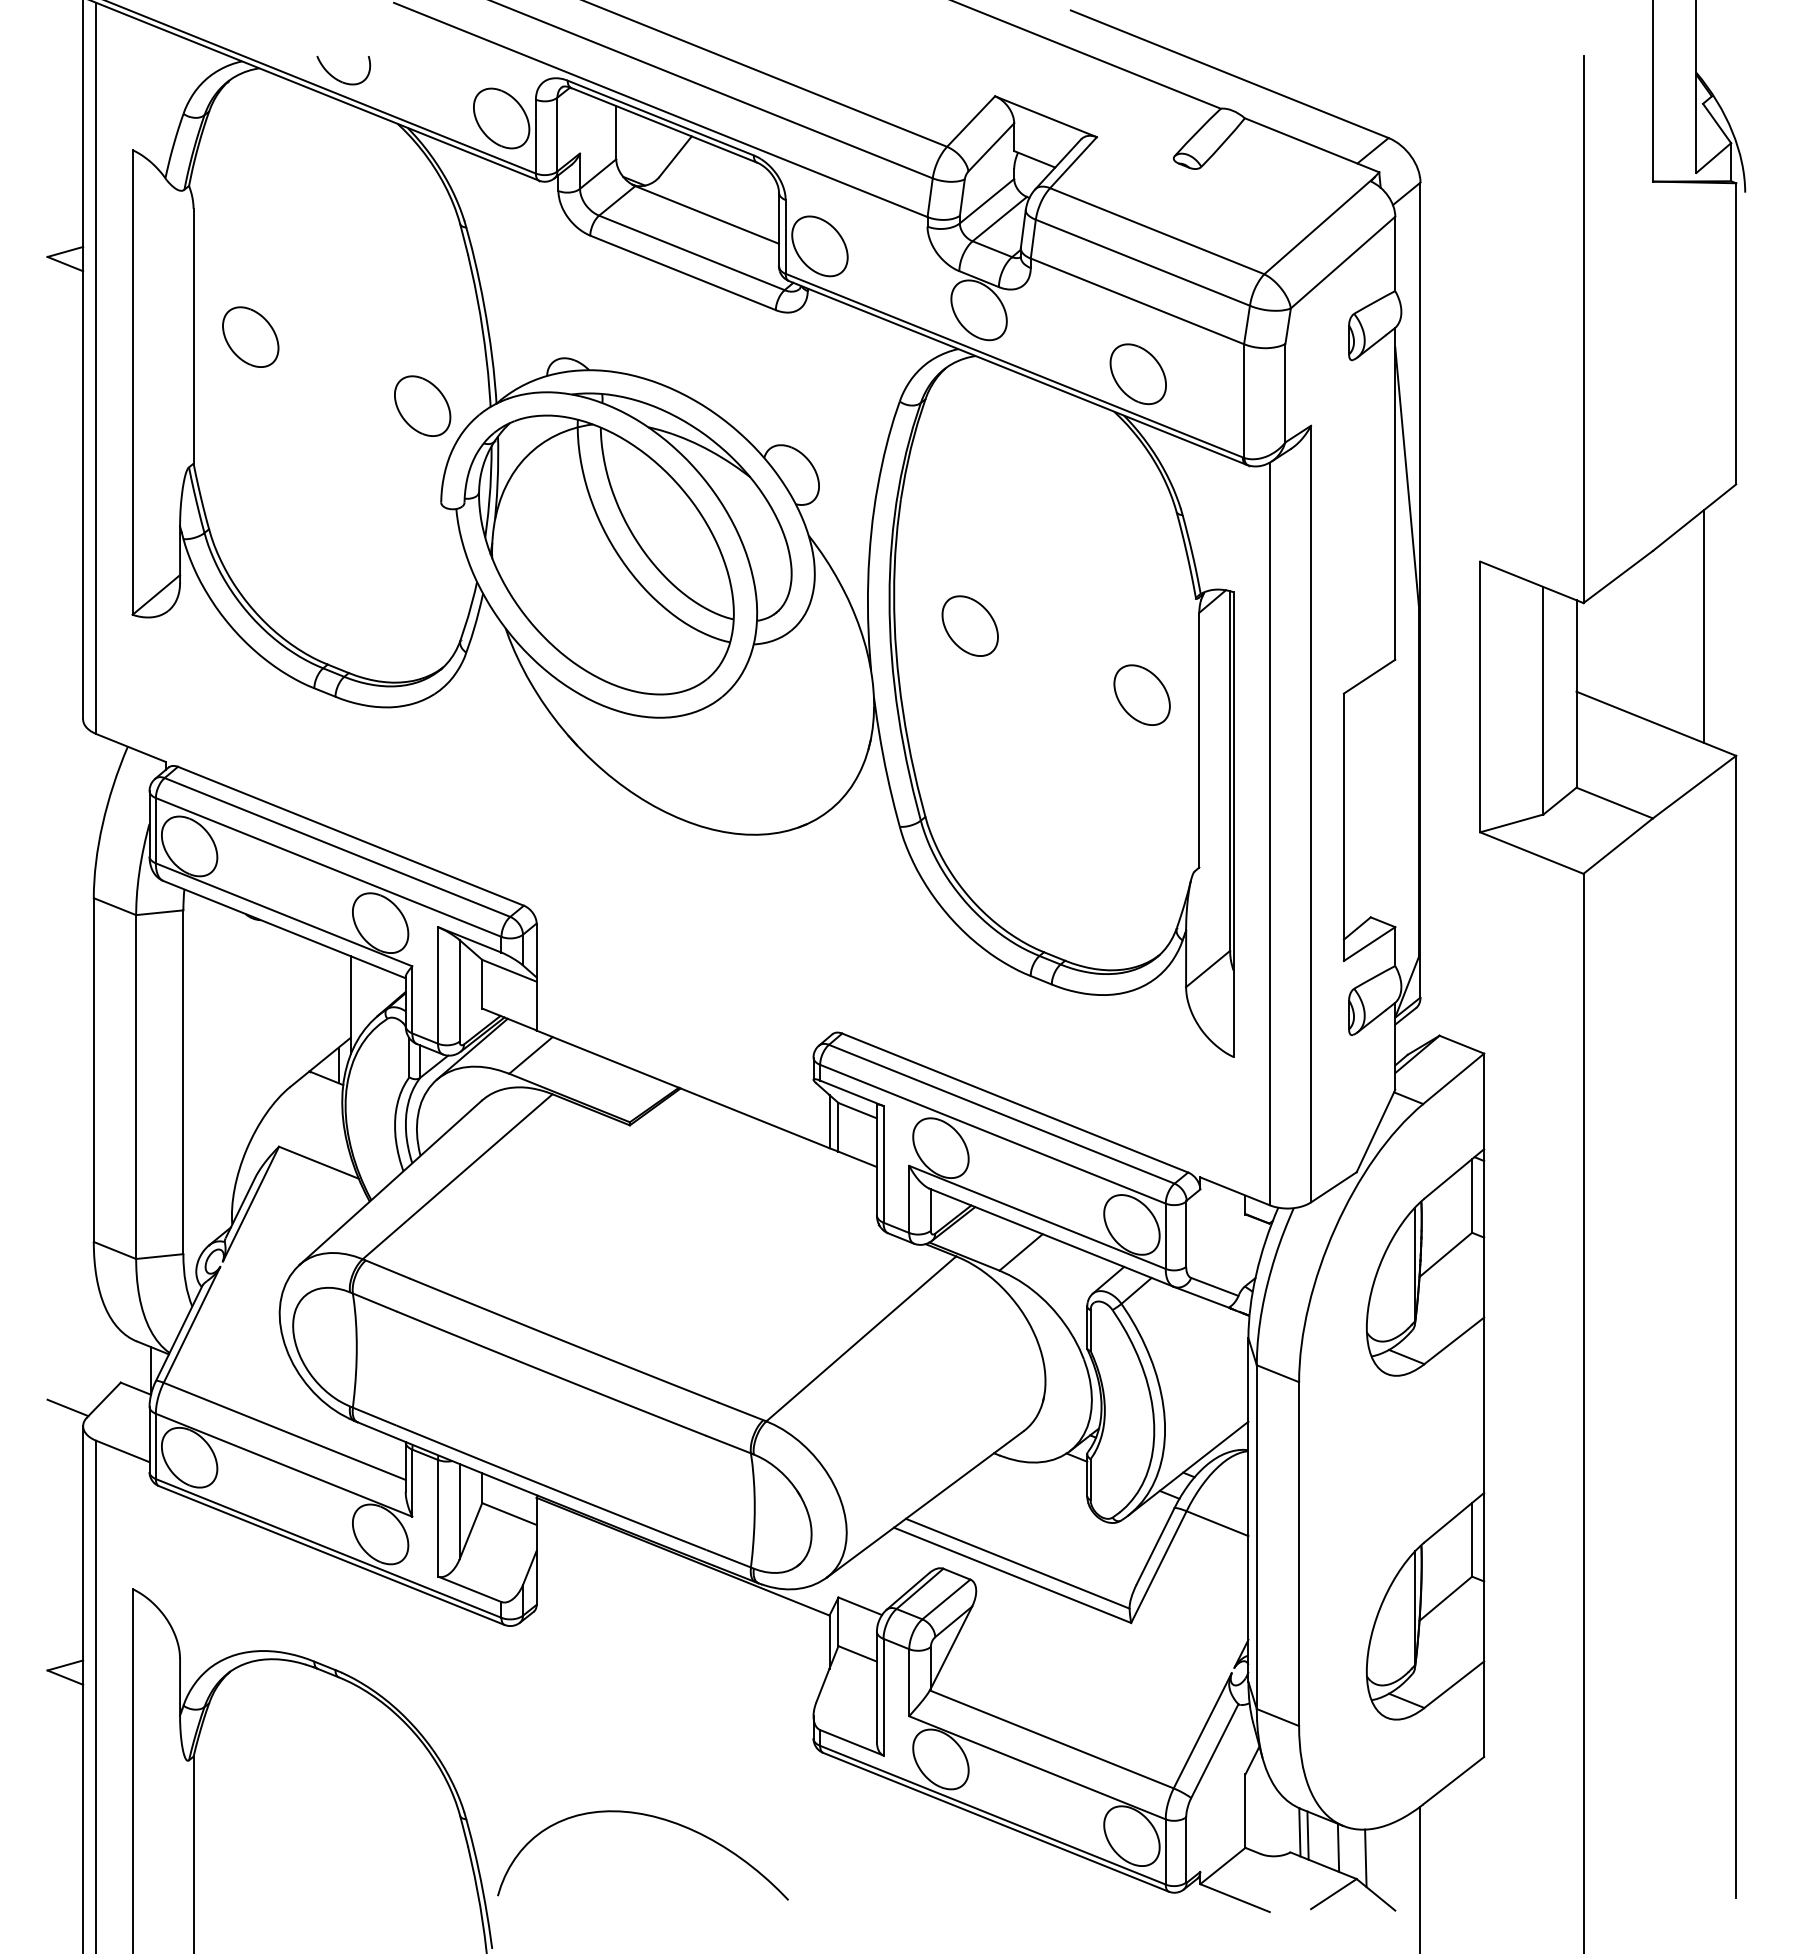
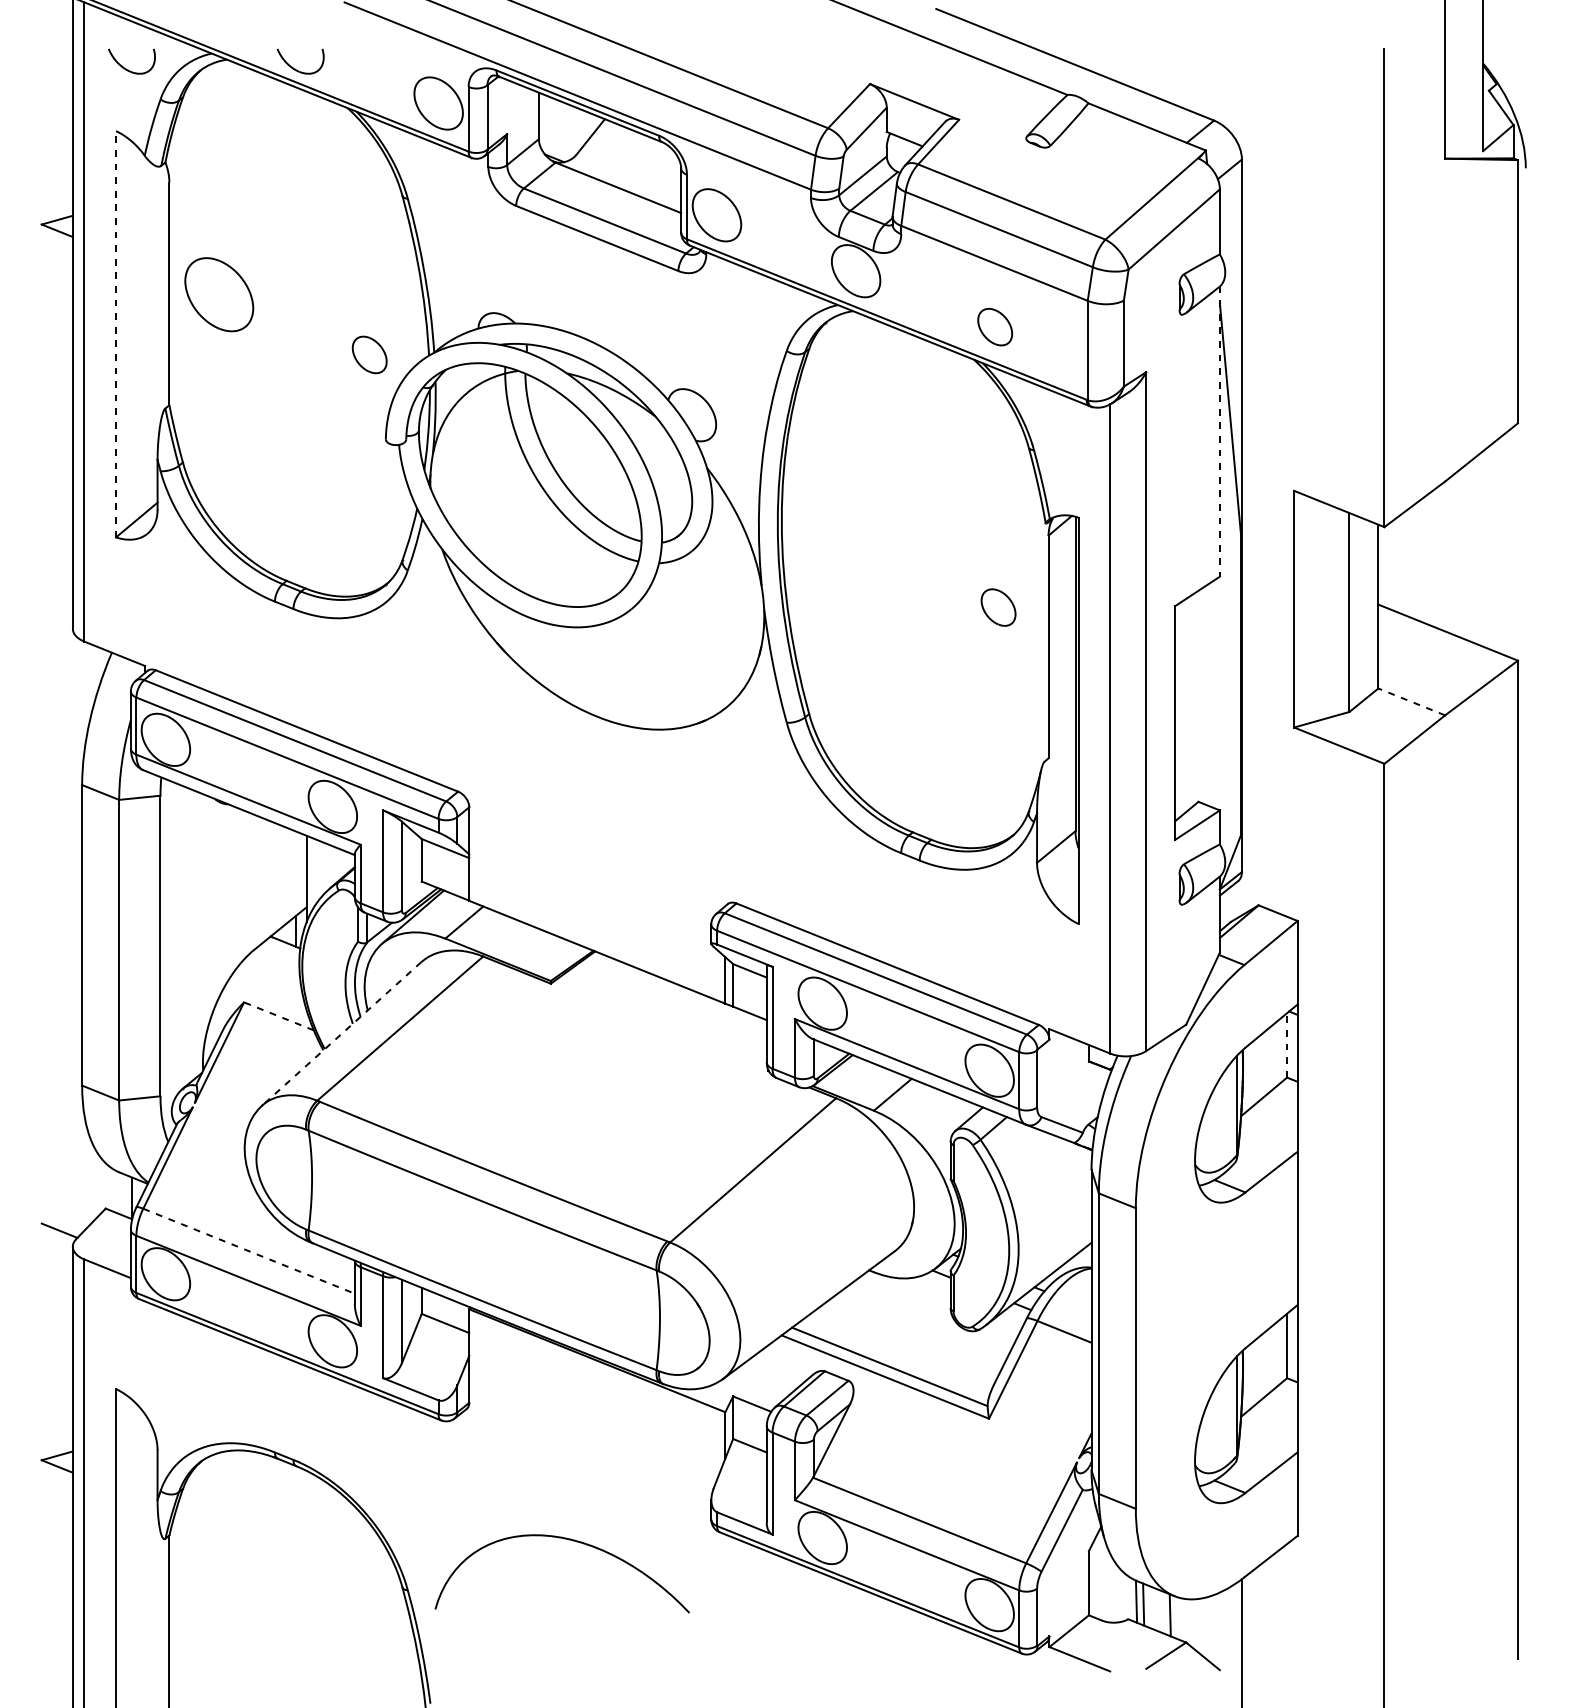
part: (144, 78) -> (126, 68), added
part: (250, 336) -> (219, 294), size x1.4
part: (1137, 374) -> (994, 327), size x0.7
line: (132, 381) -> (115, 333), solid -> dashed
part: (422, 405) -> (369, 354), size x0.7
line: (1395, 493) -> (1220, 431), solid -> dashed
part: (969, 625) -> (847, 546), removed
line: (1703, 626) -> (1489, 547), removed
part: (1141, 694) -> (998, 607), size x0.7
line: (1614, 802) -> (1411, 701), solid -> dashed
line: (318, 1162) -> (278, 1016), solid -> dashed
line: (390, 1183) -> (341, 1034), solid -> dashed
line: (1472, 1195) -> (1287, 1045), solid -> dashed
line: (285, 1431) -> (249, 1251), solid -> dashed
curve: (652, 1817) -> (570, 1540), moved
line: (1365, 1858) -> (1193, 1624), removed

